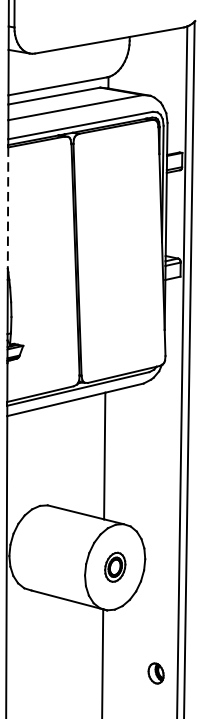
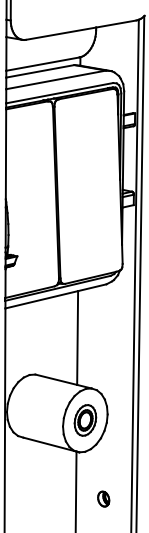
line: (8, 208) -> (6, 154), dashed -> solid
part: (115, 567) -> (85, 420), size x1.43
part: (155, 672) -> (103, 498), moved

